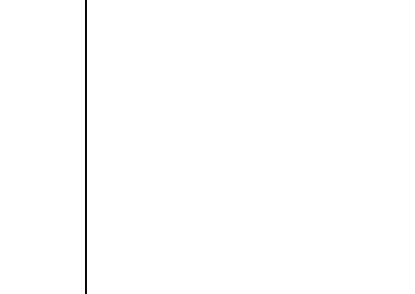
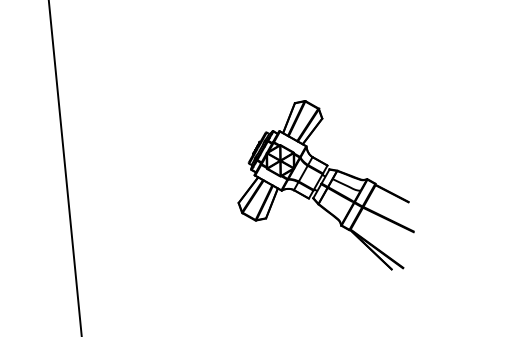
part: (287, 169) -> (323, 187), added

